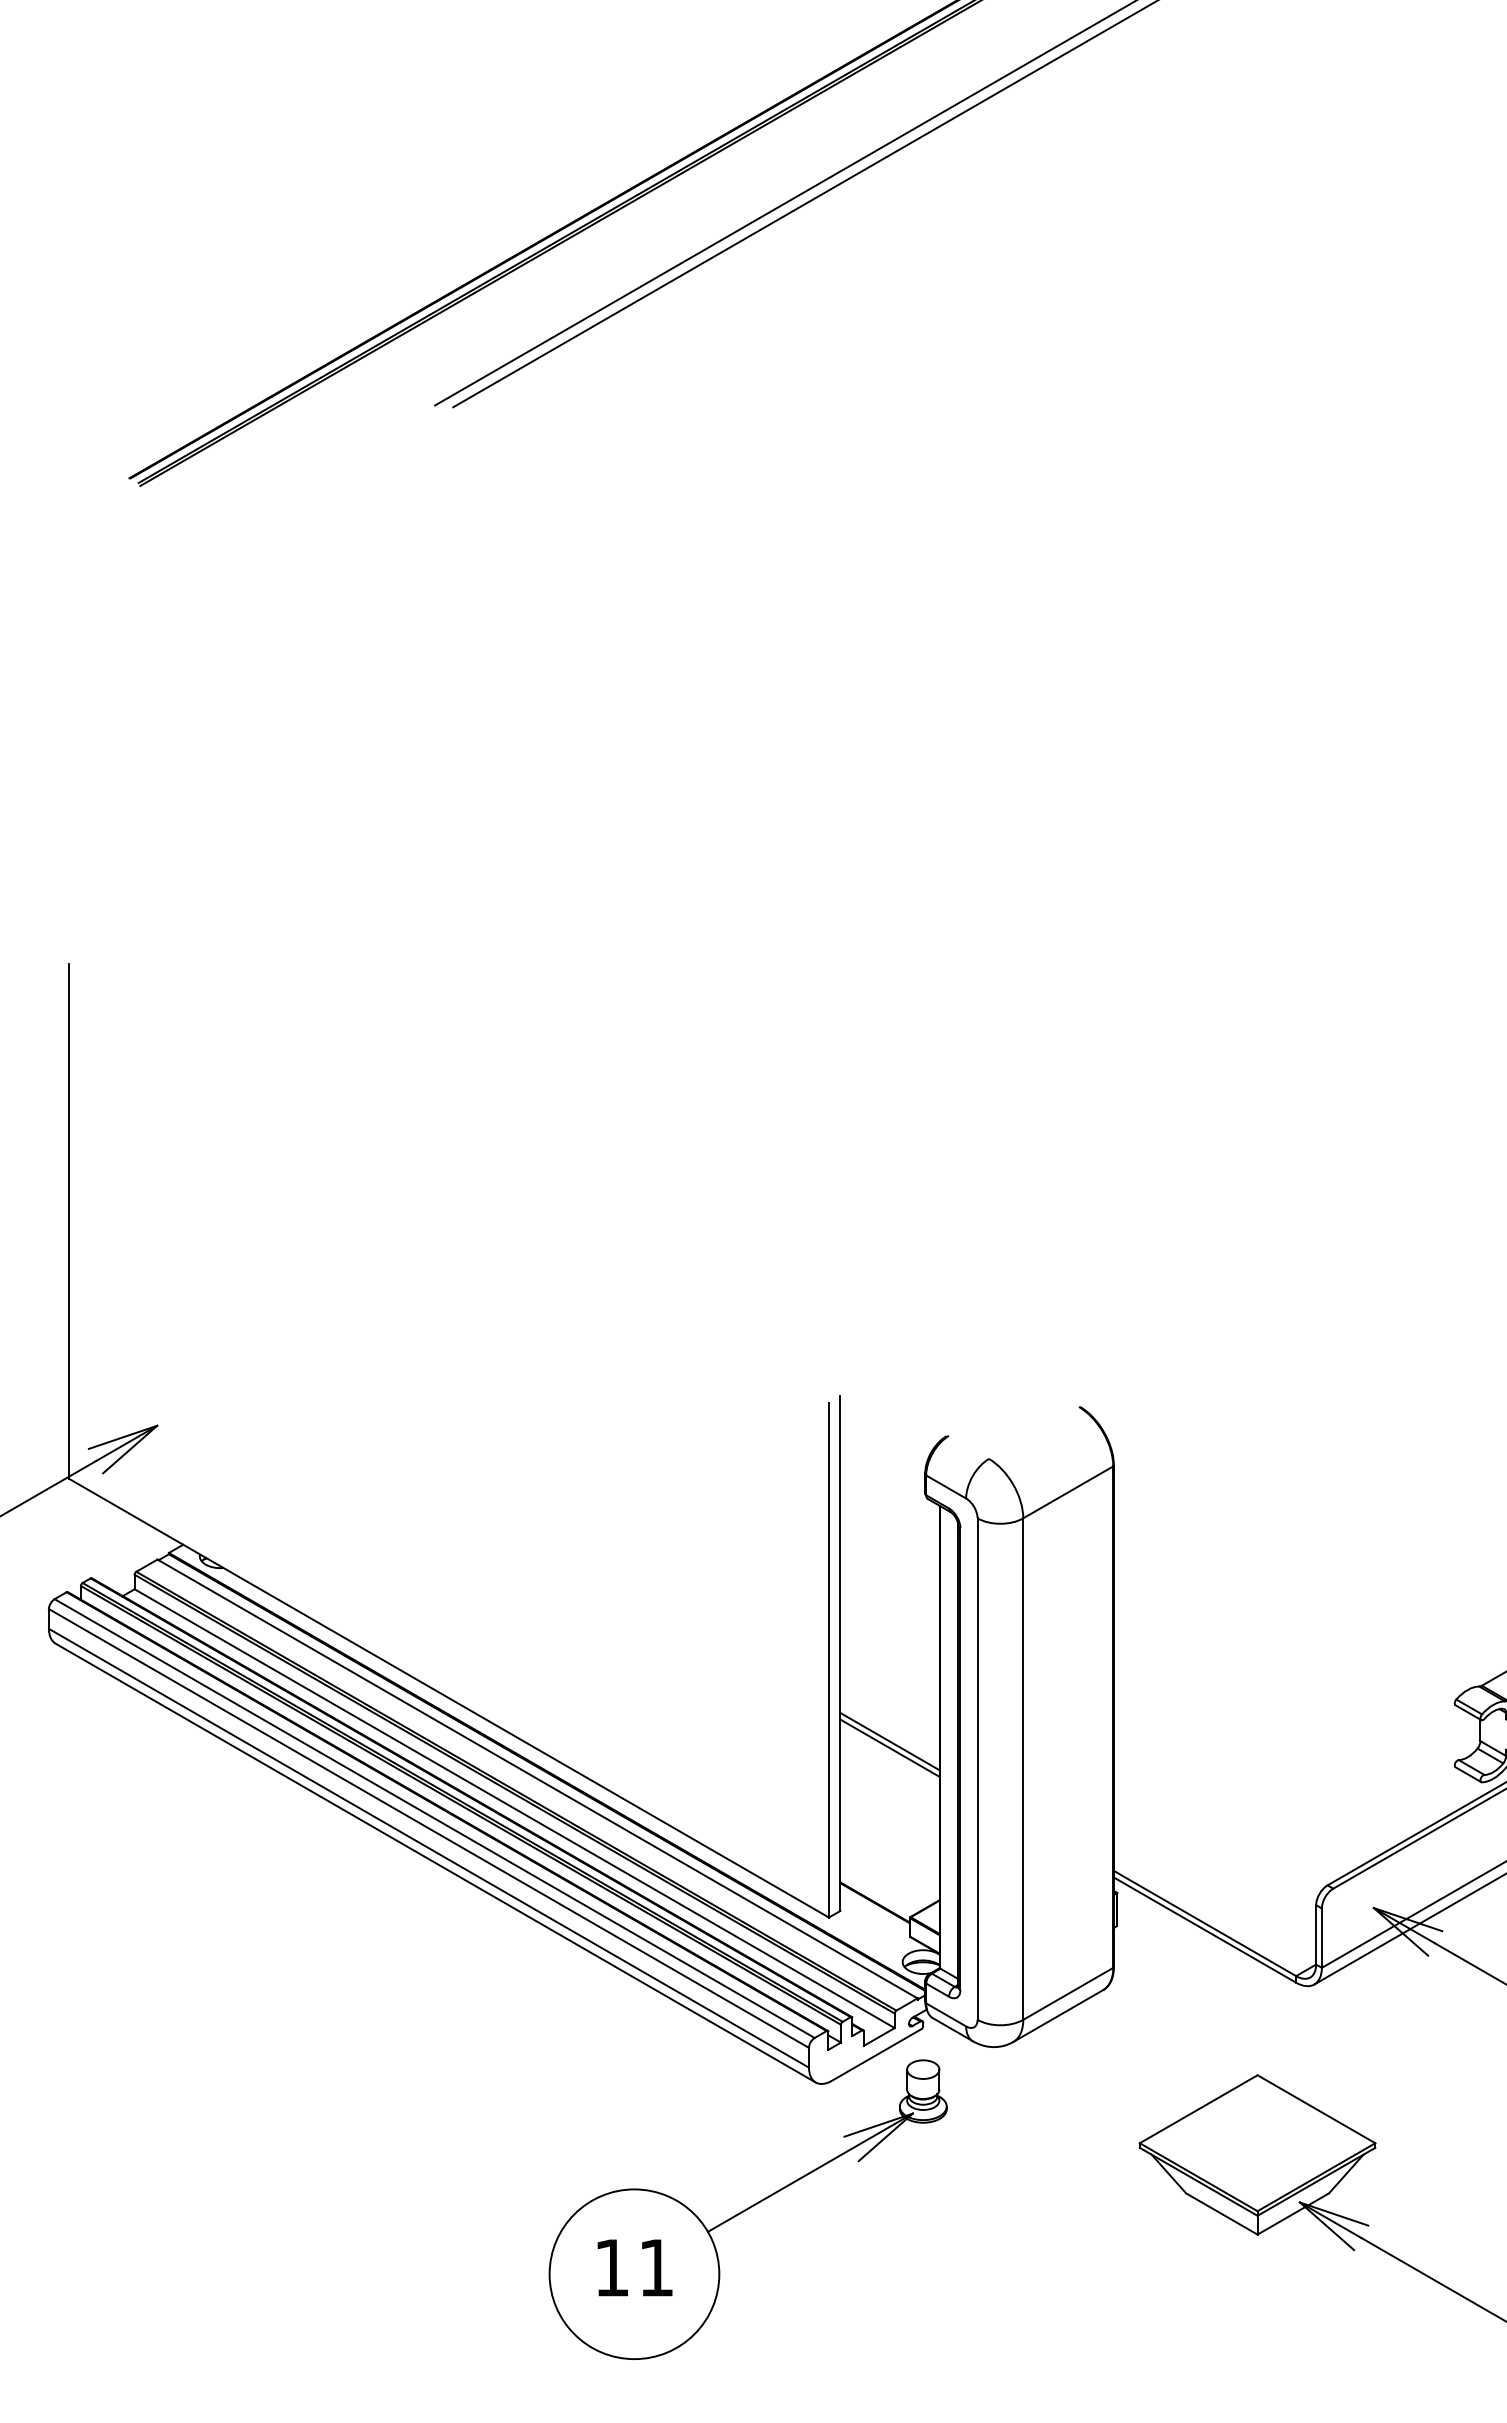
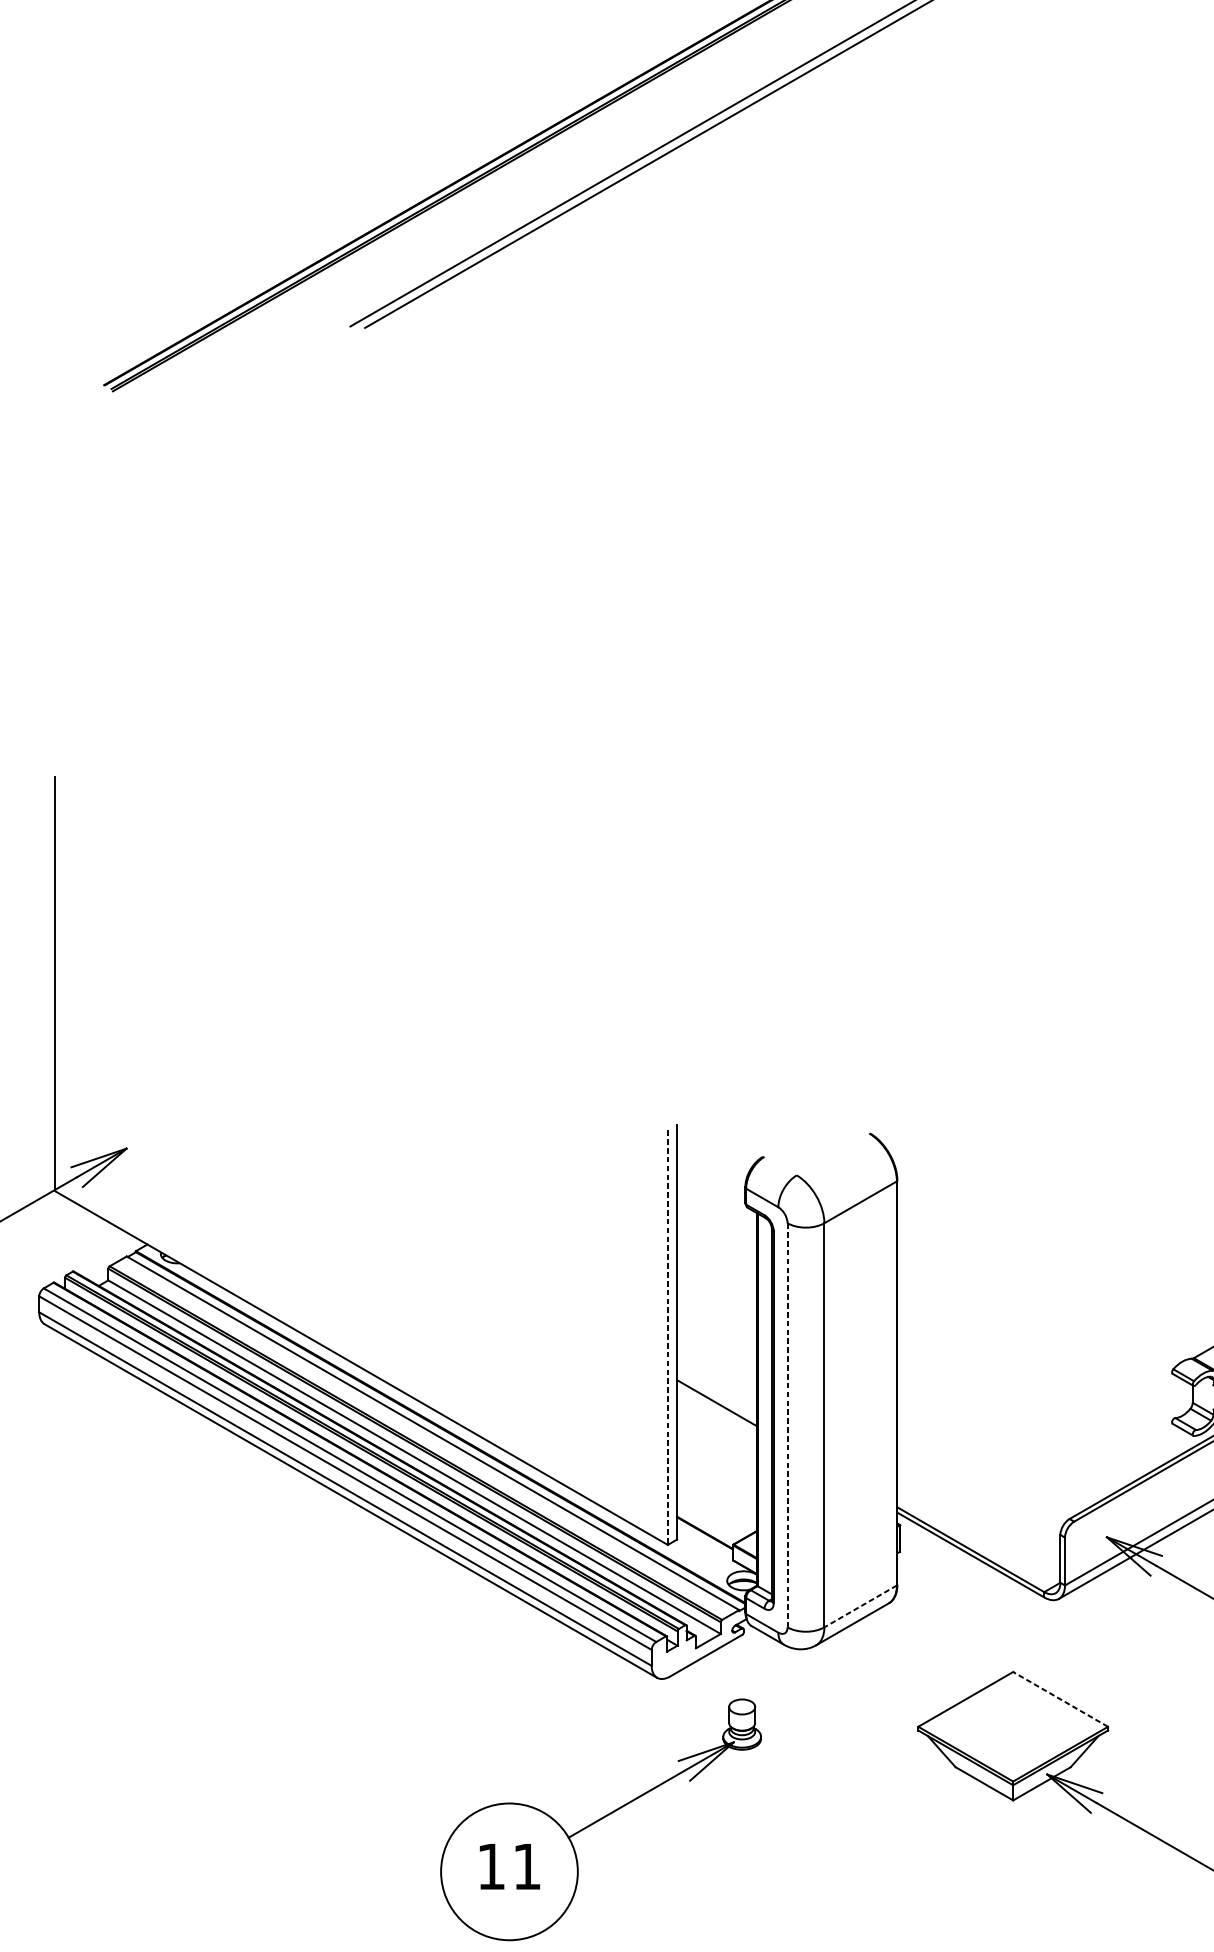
line: (828, 1660) -> (667, 1337), solid -> dashed
line: (889, 1747) -> (716, 1407), removed
line: (977, 1769) -> (787, 1425), solid -> dashed
line: (1068, 1993) -> (860, 1606), solid -> dashed
line: (1316, 2109) -> (1060, 1699), solid -> dashed
part: (747, 2209) -> (600, 1819), moved

